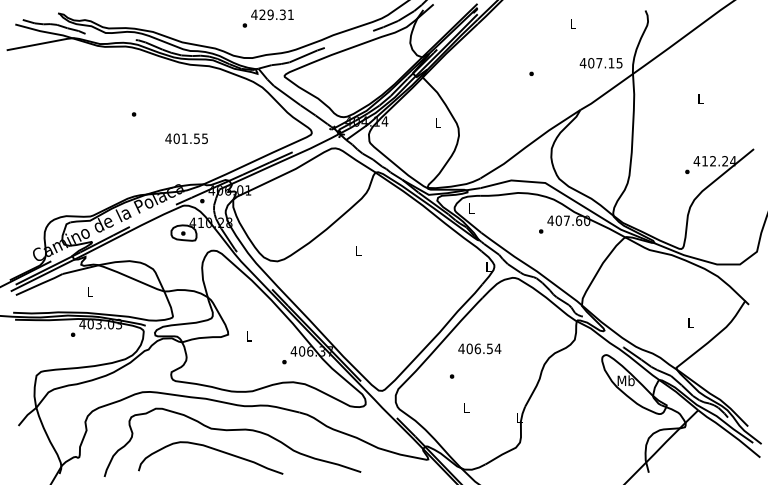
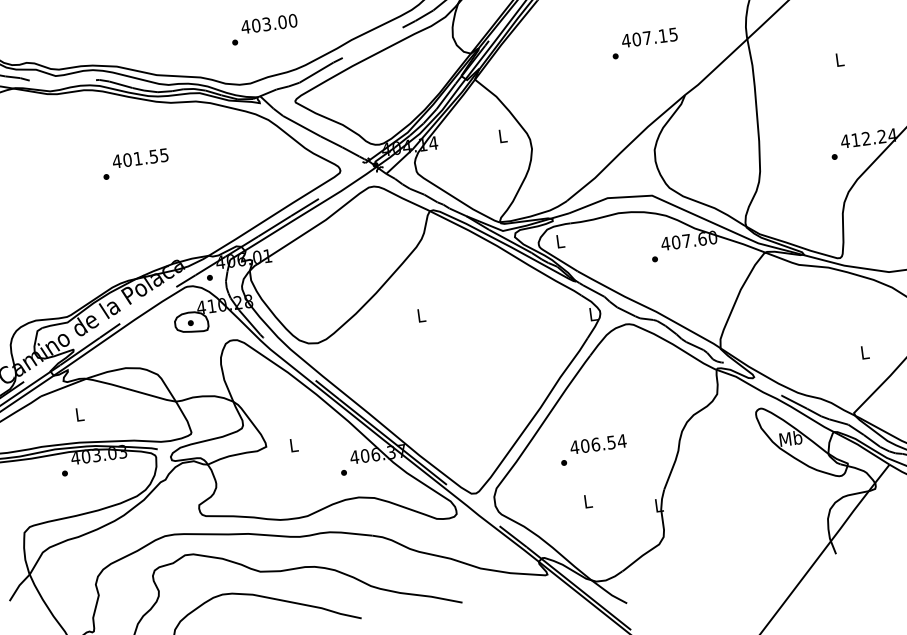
text: (276, 14) -> (274, 22), 429.31 -> 403.00
text: (600, 63) -> (648, 38), moved
text: (186, 138) -> (140, 158), moved
text: (479, 348) -> (597, 443), moved

